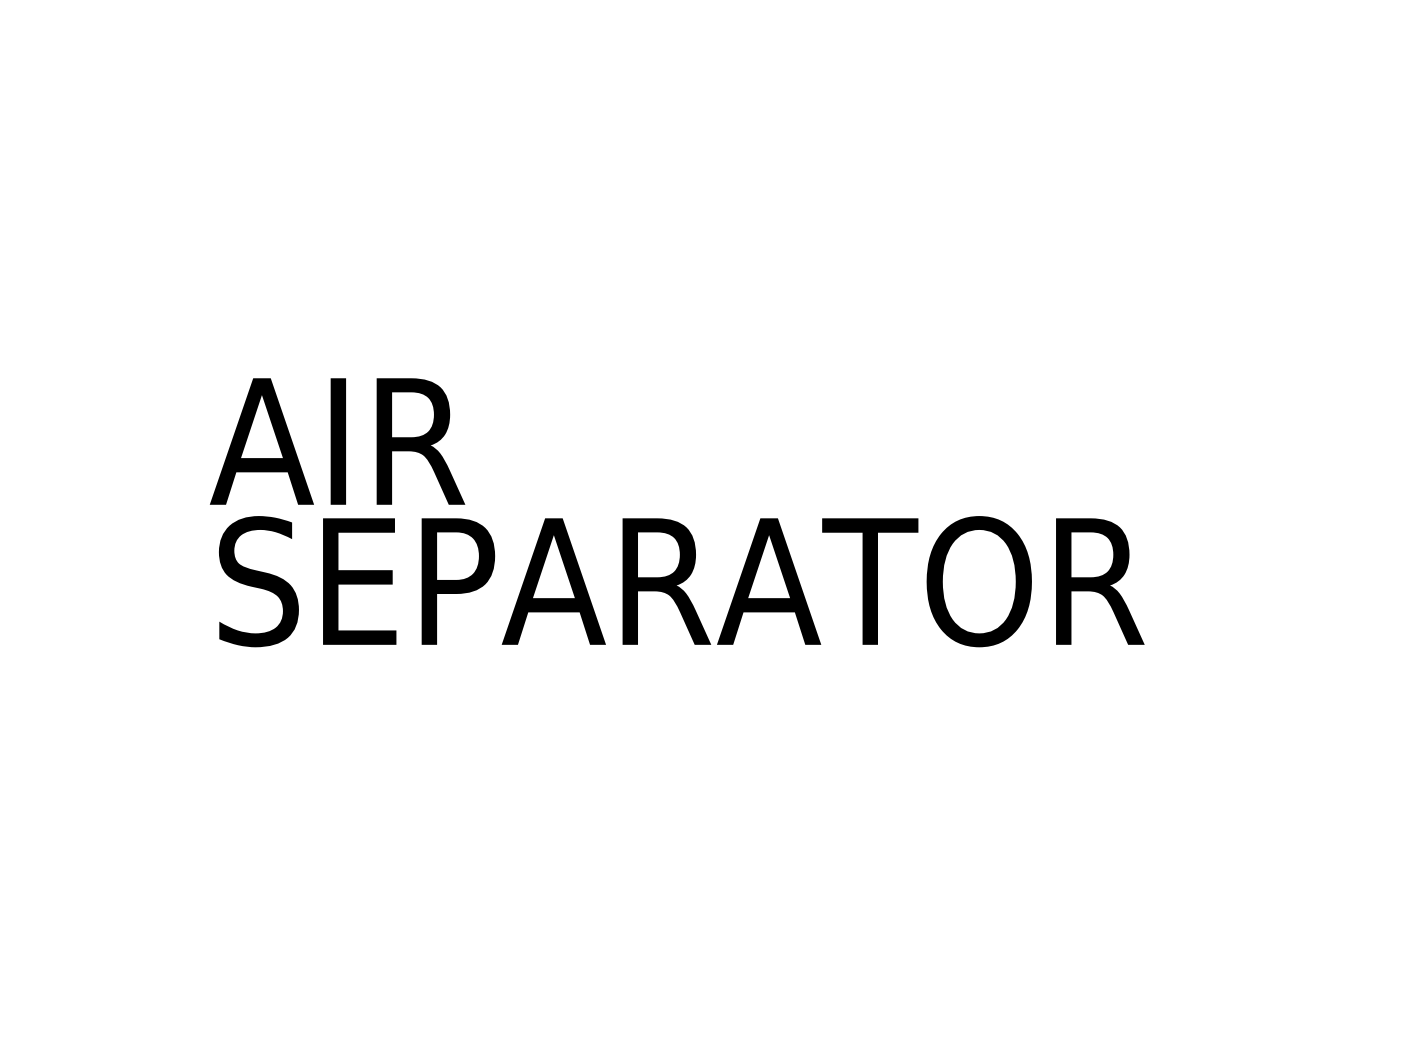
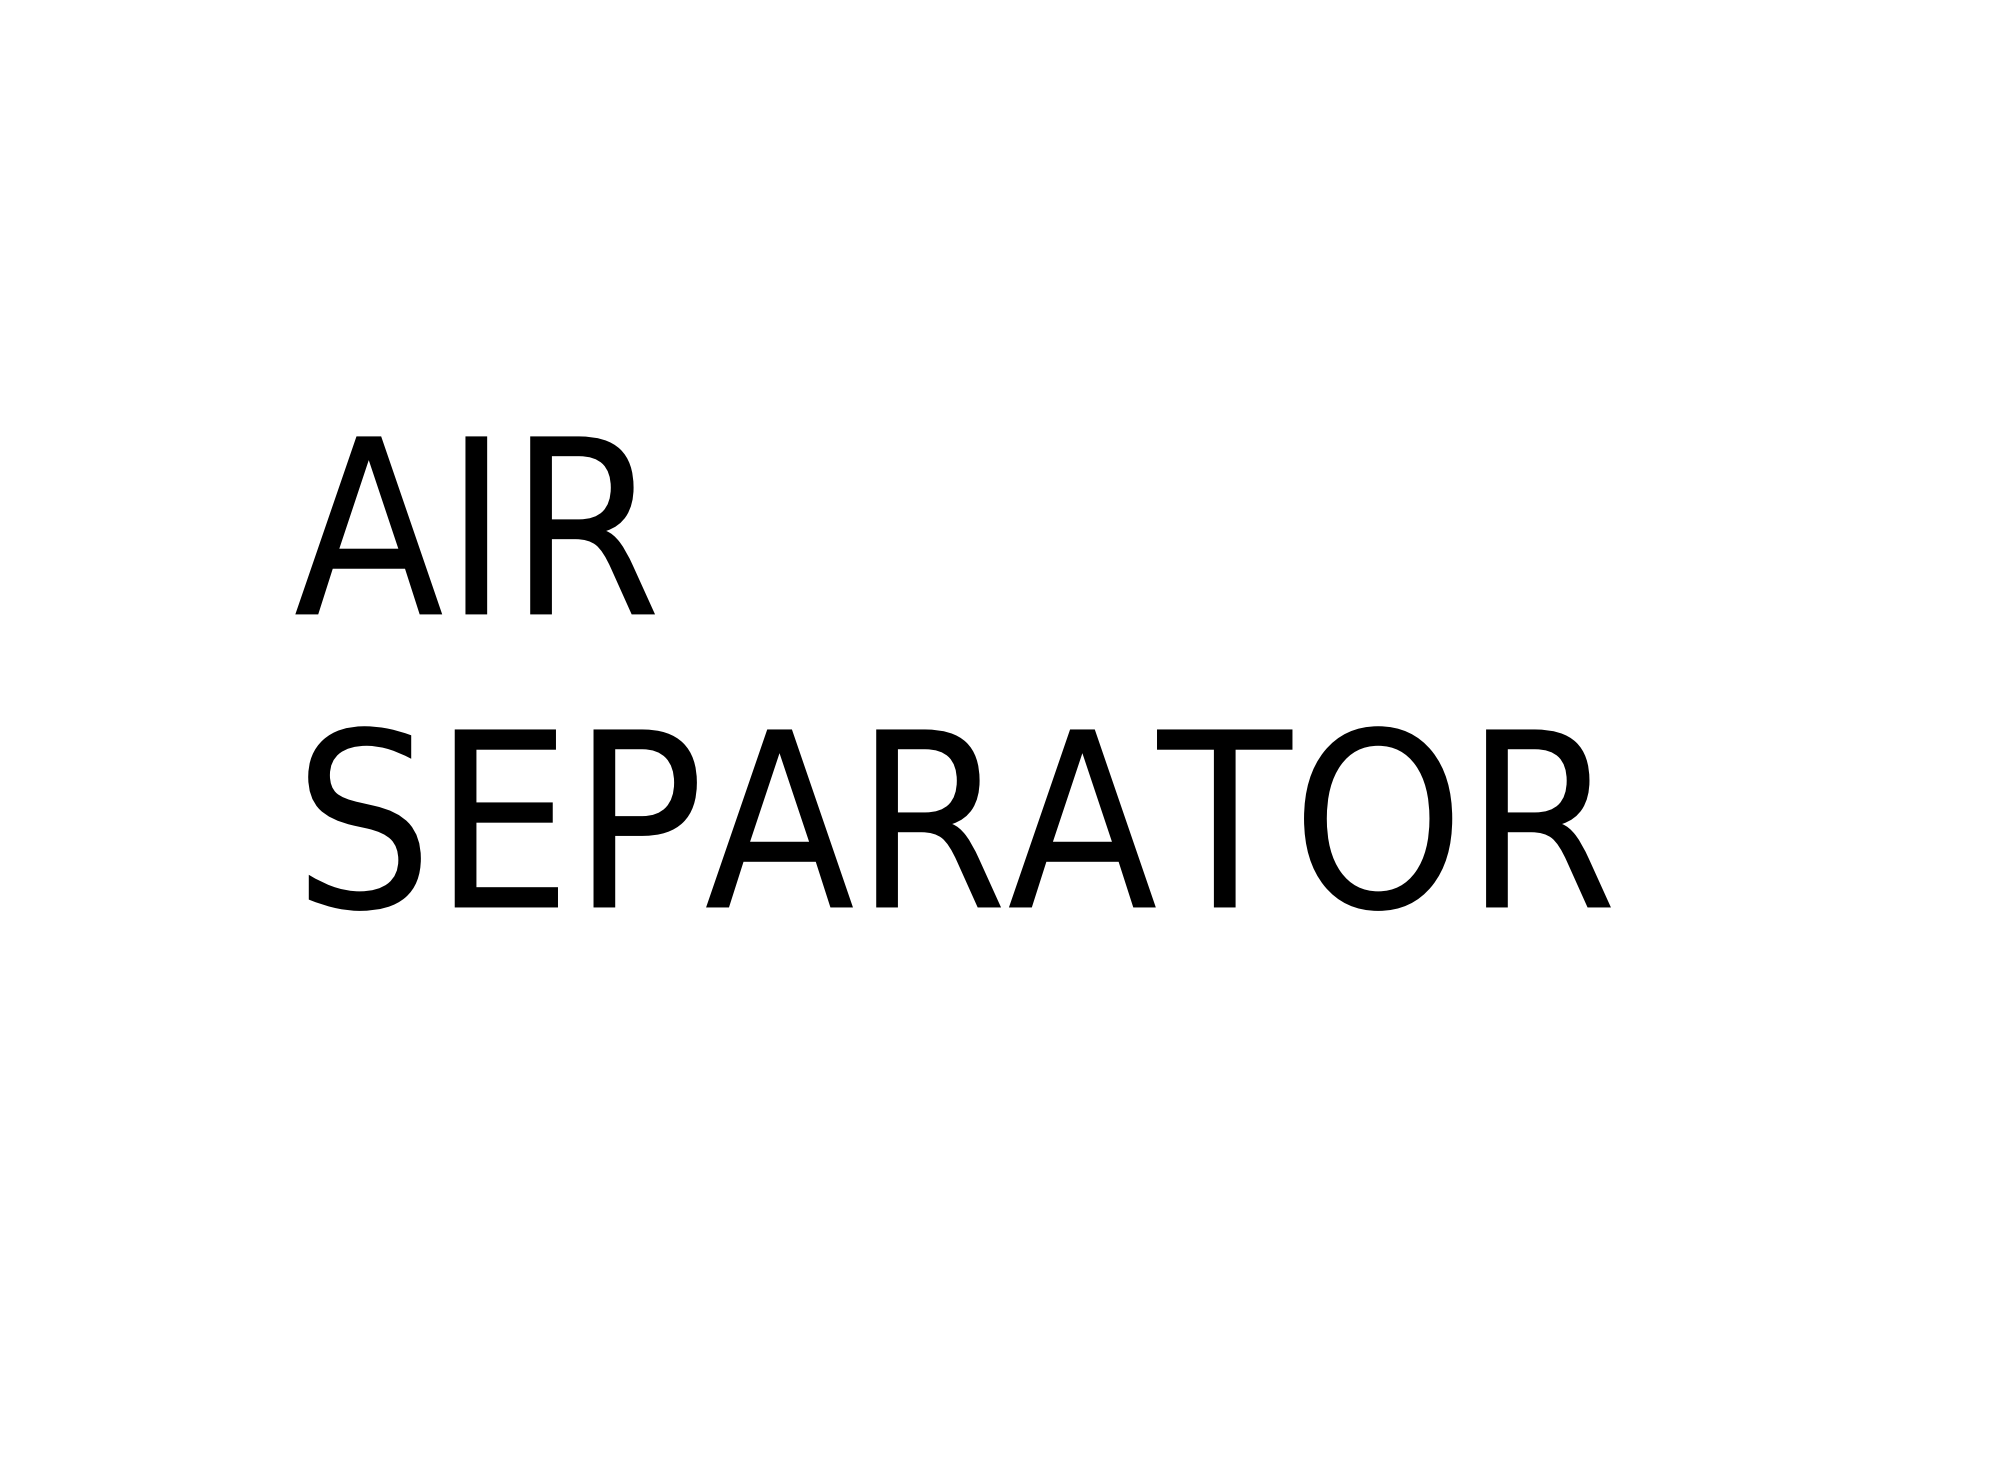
text: (337, 441) -> (474, 525), moved

